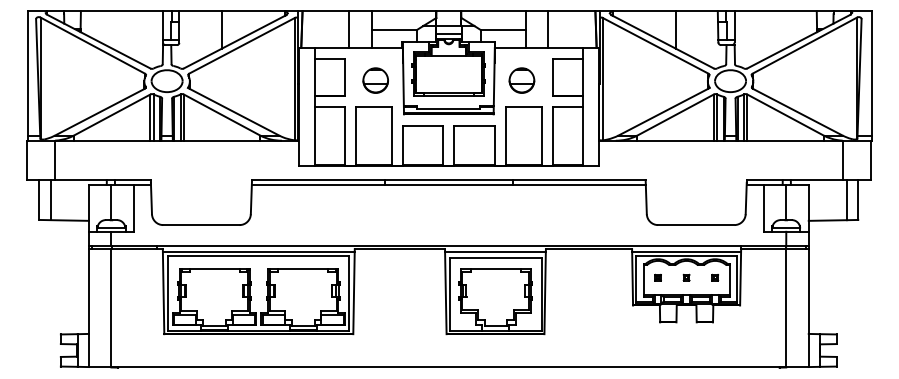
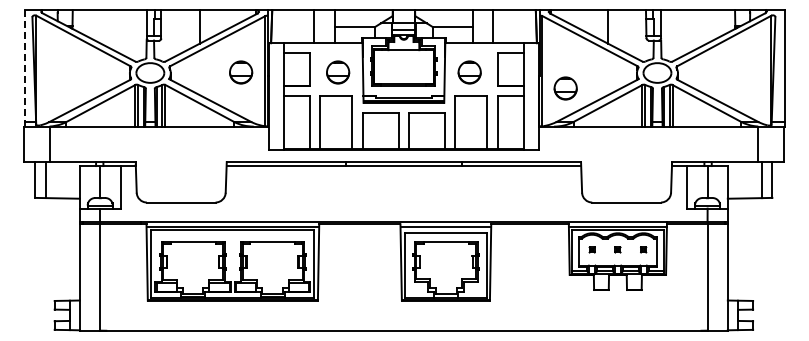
line: (27, 76) -> (24, 68), solid -> dashed
part: (268, 80) -> (241, 72), added
part: (628, 98) -> (565, 88), added

